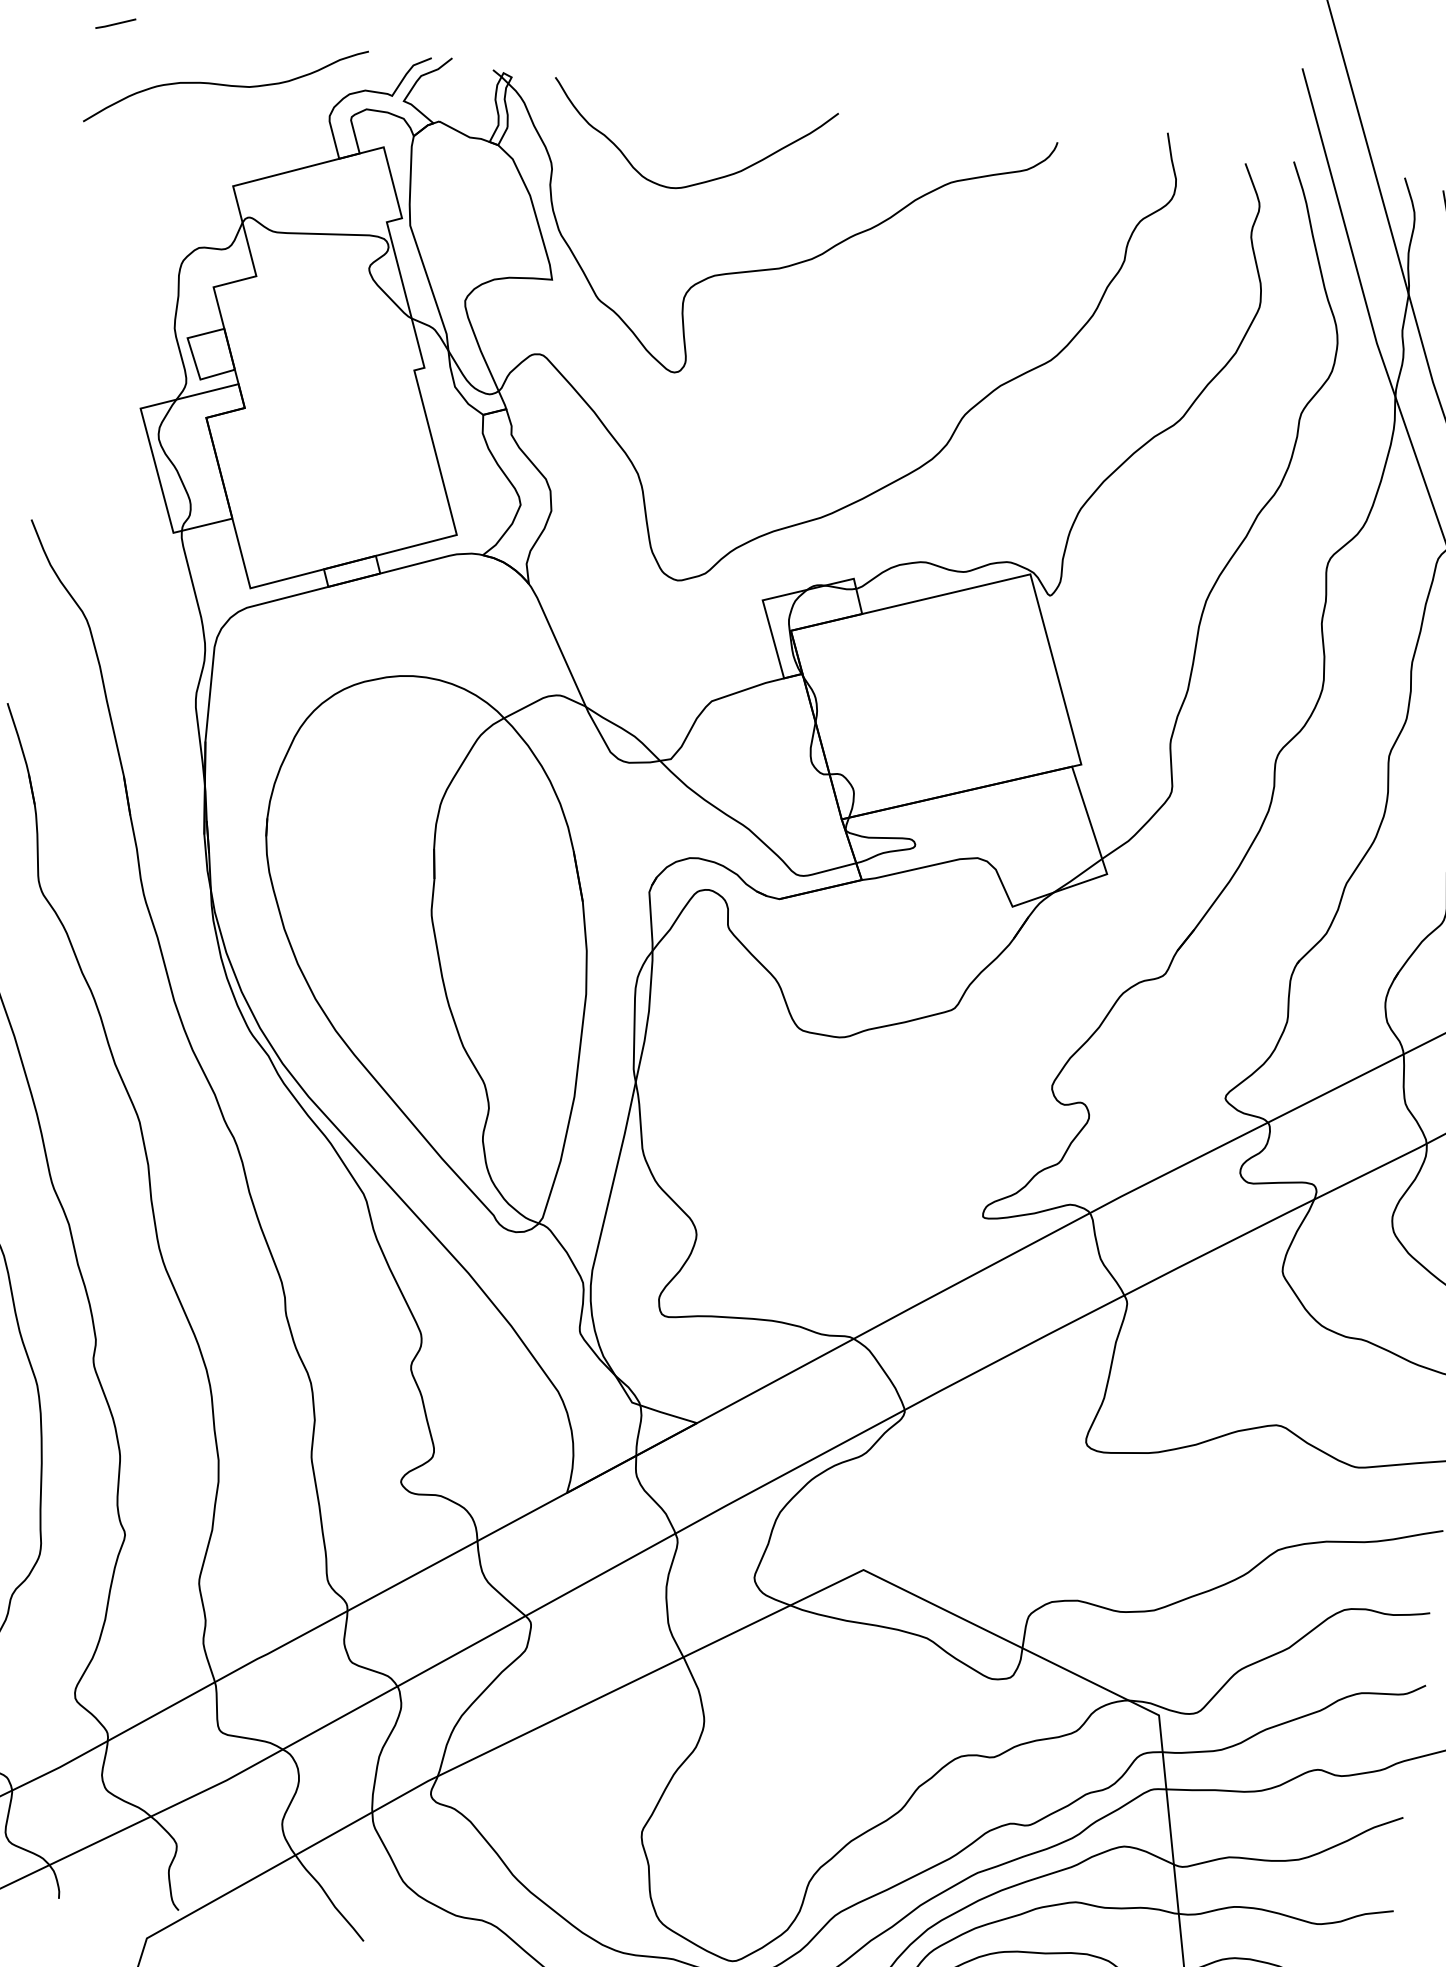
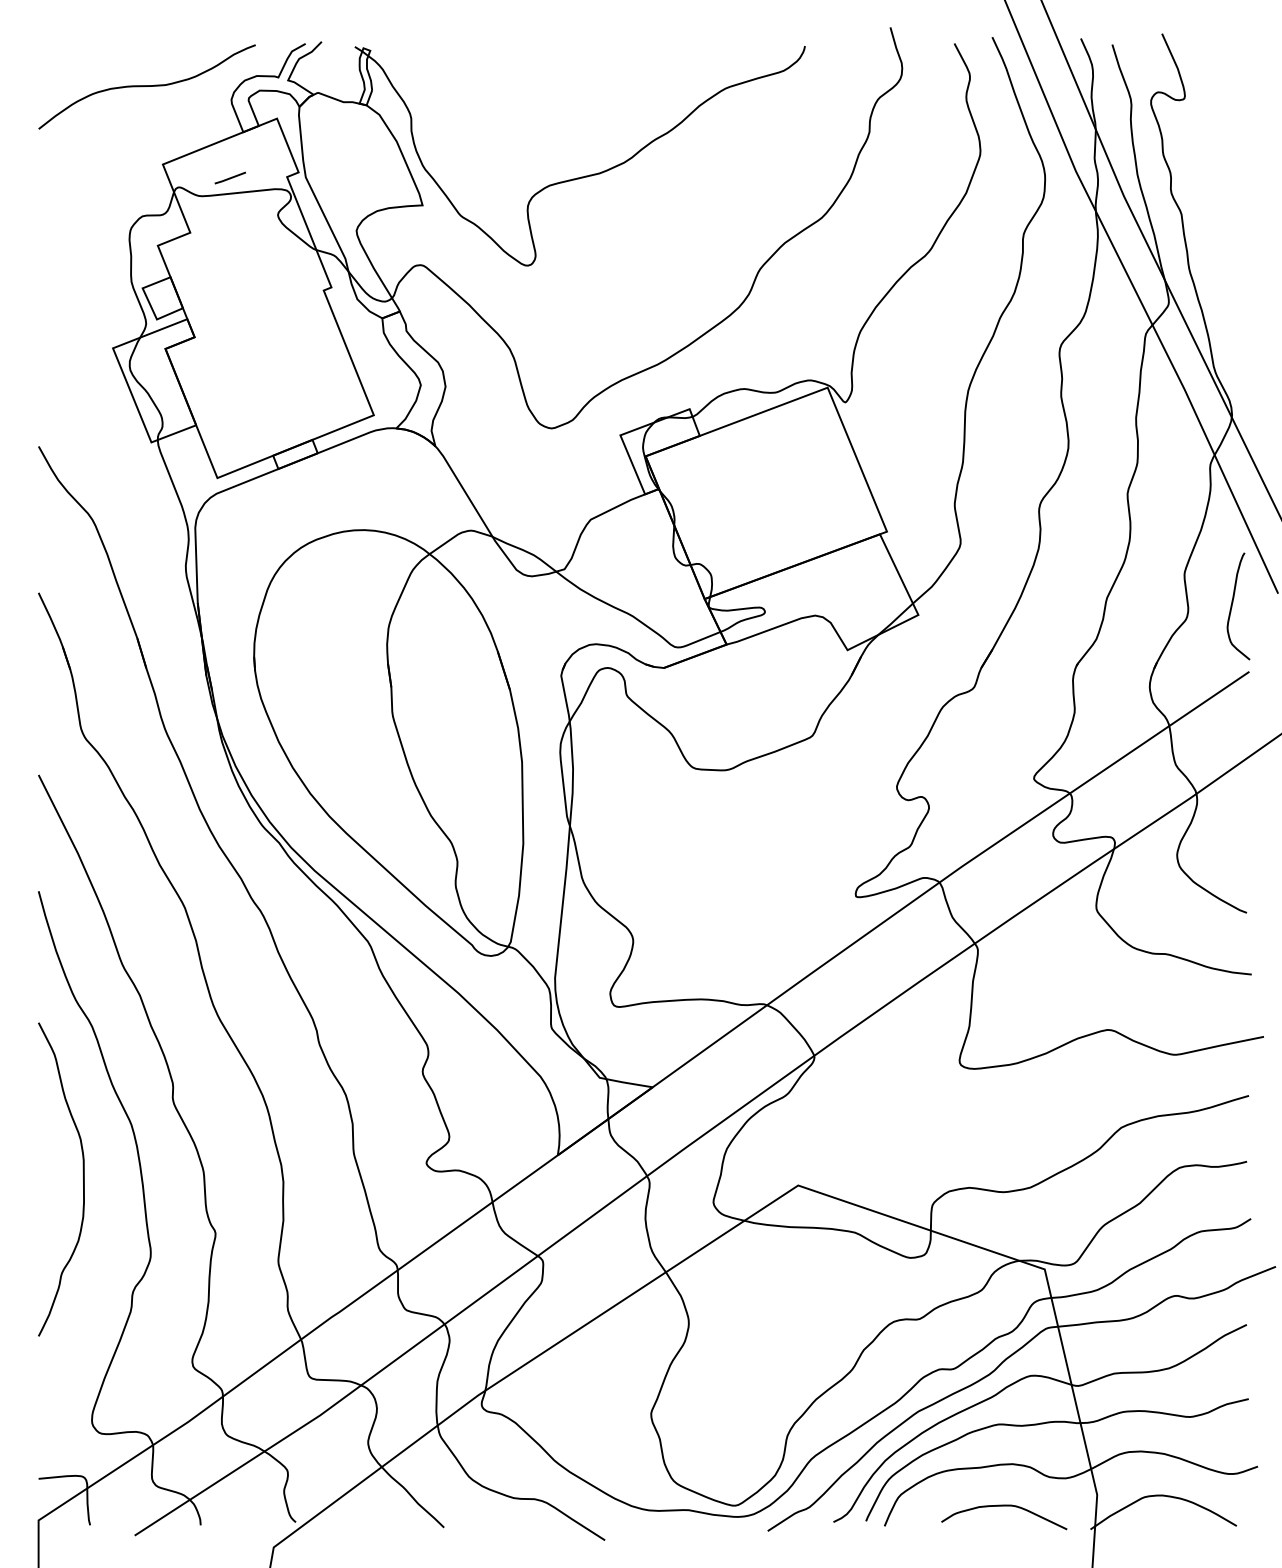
line: (114, 22) -> (229, 177), moved
curve: (699, 181) -> (528, 113), removed

